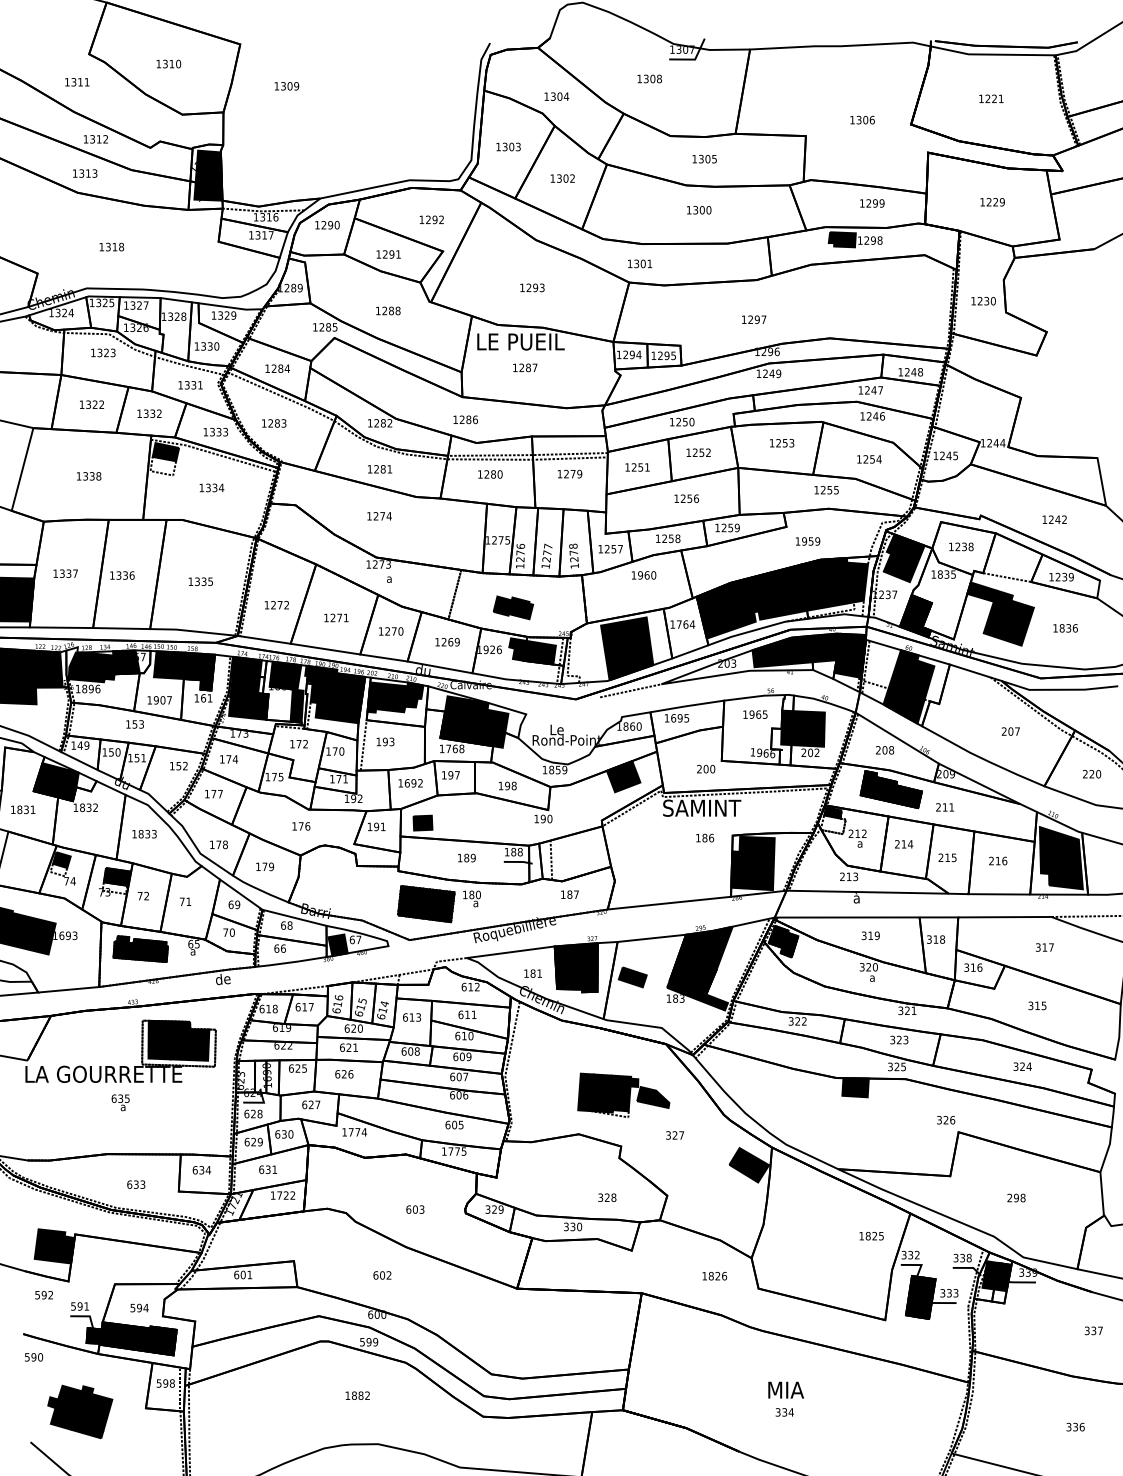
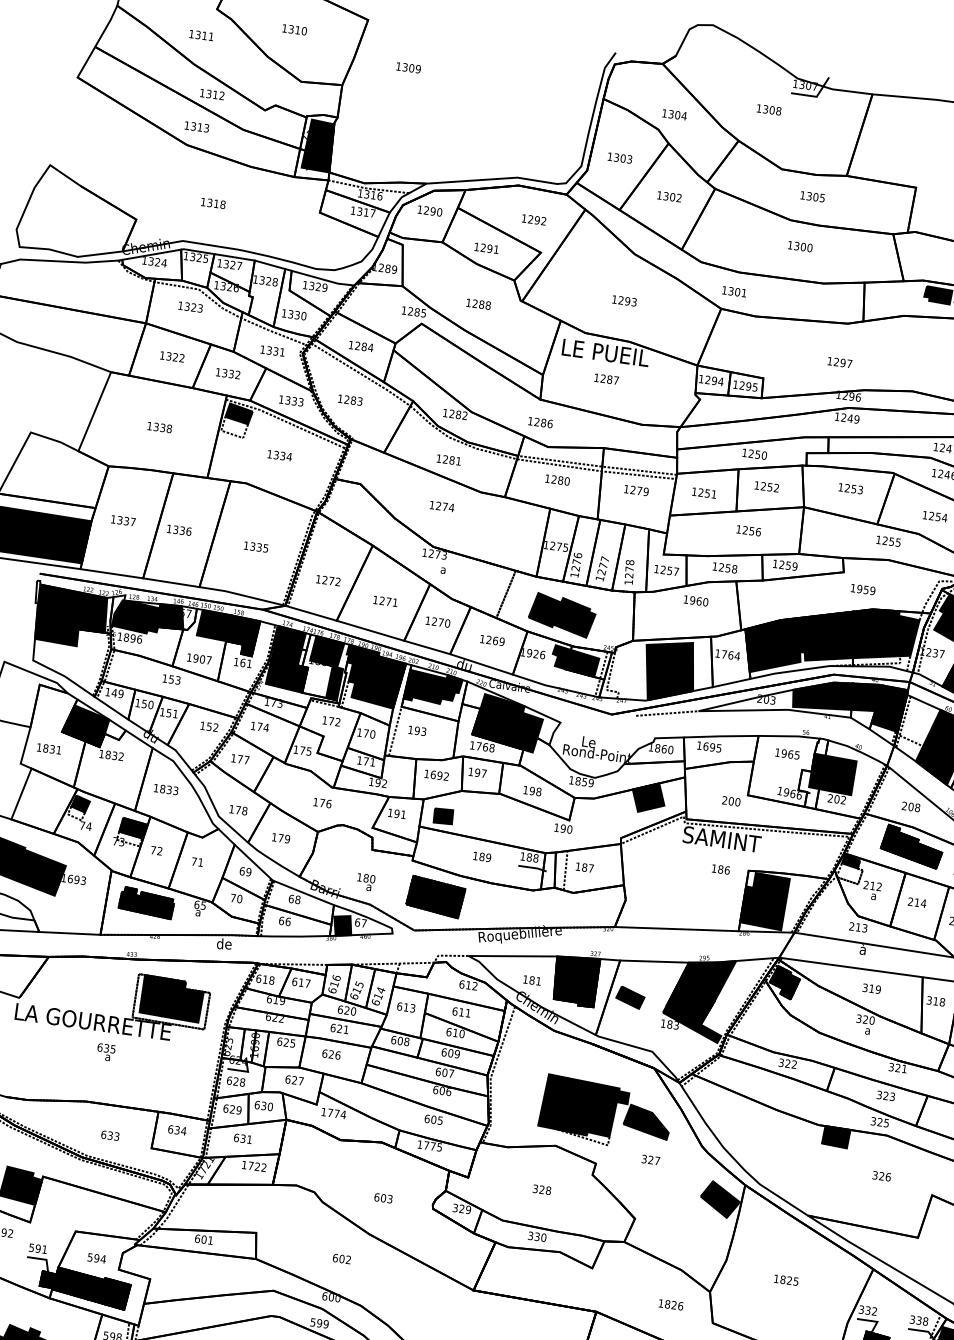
part: (513, 607) -> (562, 615), size x1.67
text: (569, 894) -> (584, 867), moved
text: (471, 898) -> (365, 881), moved
part: (623, 1095) -> (605, 1113), size x1.43
text: (946, 1120) -> (882, 1176), moved
text: (607, 1197) -> (542, 1189), moved
text: (871, 1235) -> (786, 1279), moved

